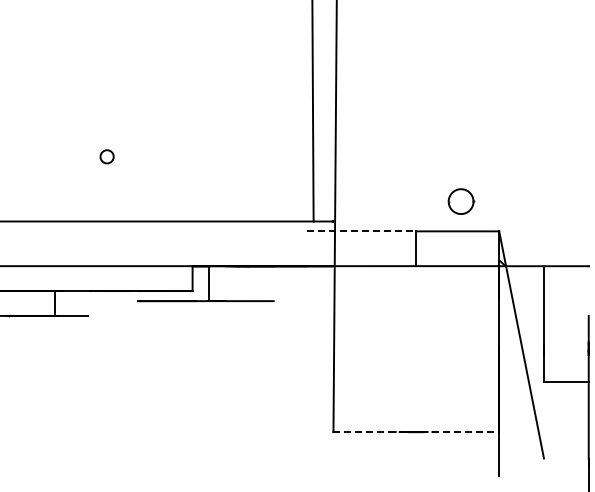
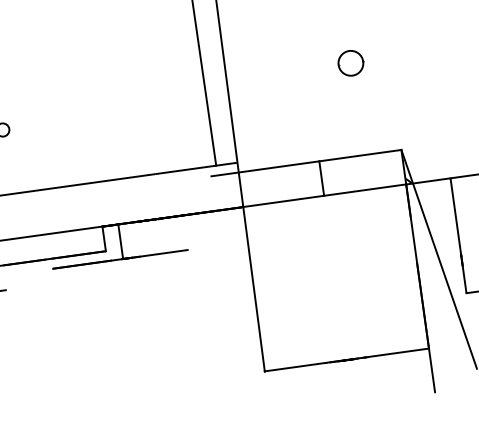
part: (461, 201) -> (351, 63), moved
line: (362, 231) -> (266, 168), dashed -> solid
line: (416, 431) -> (346, 359), dashed -> solid

